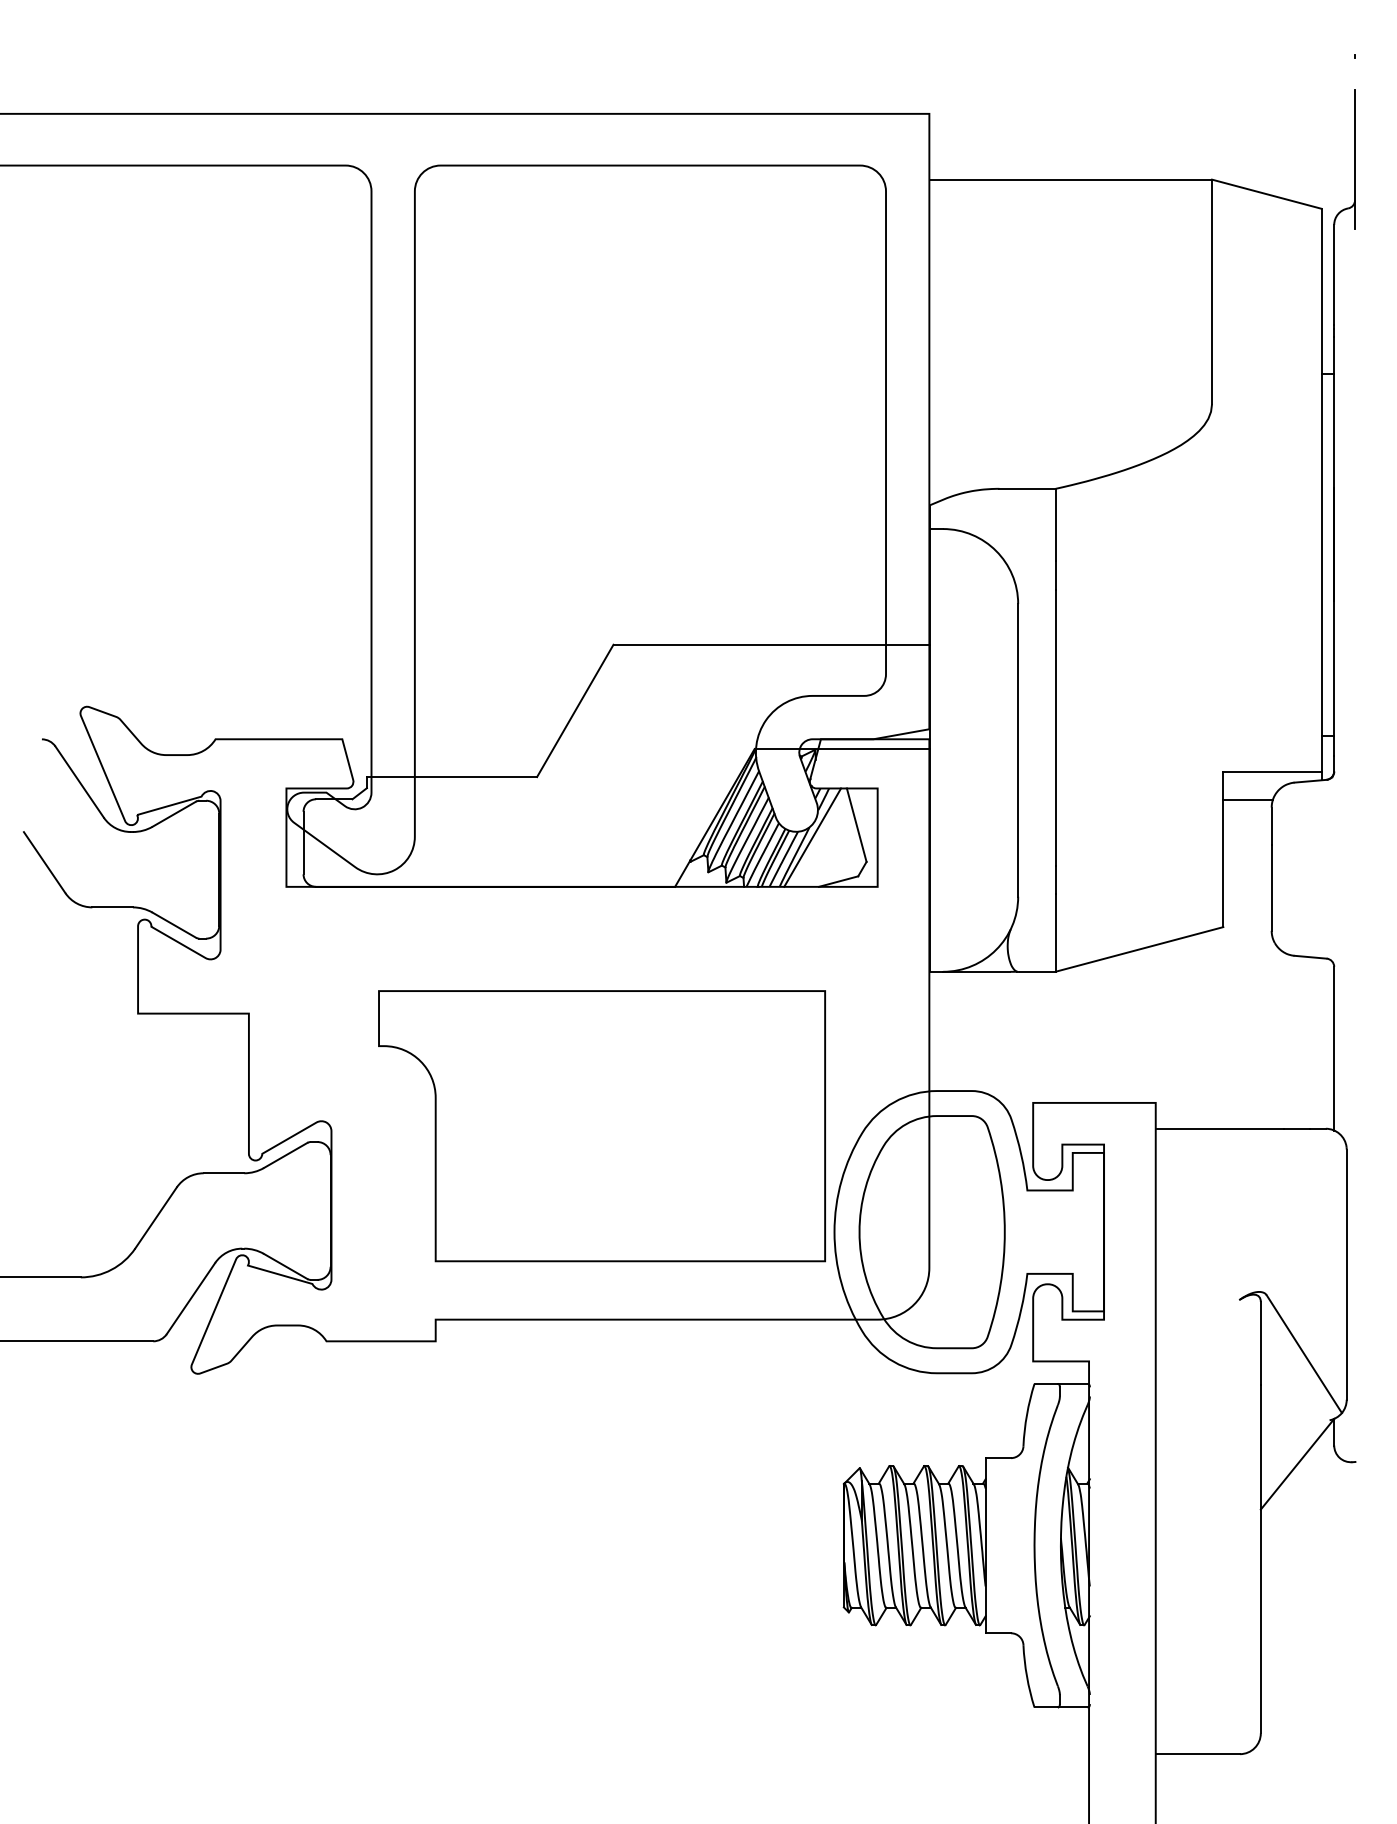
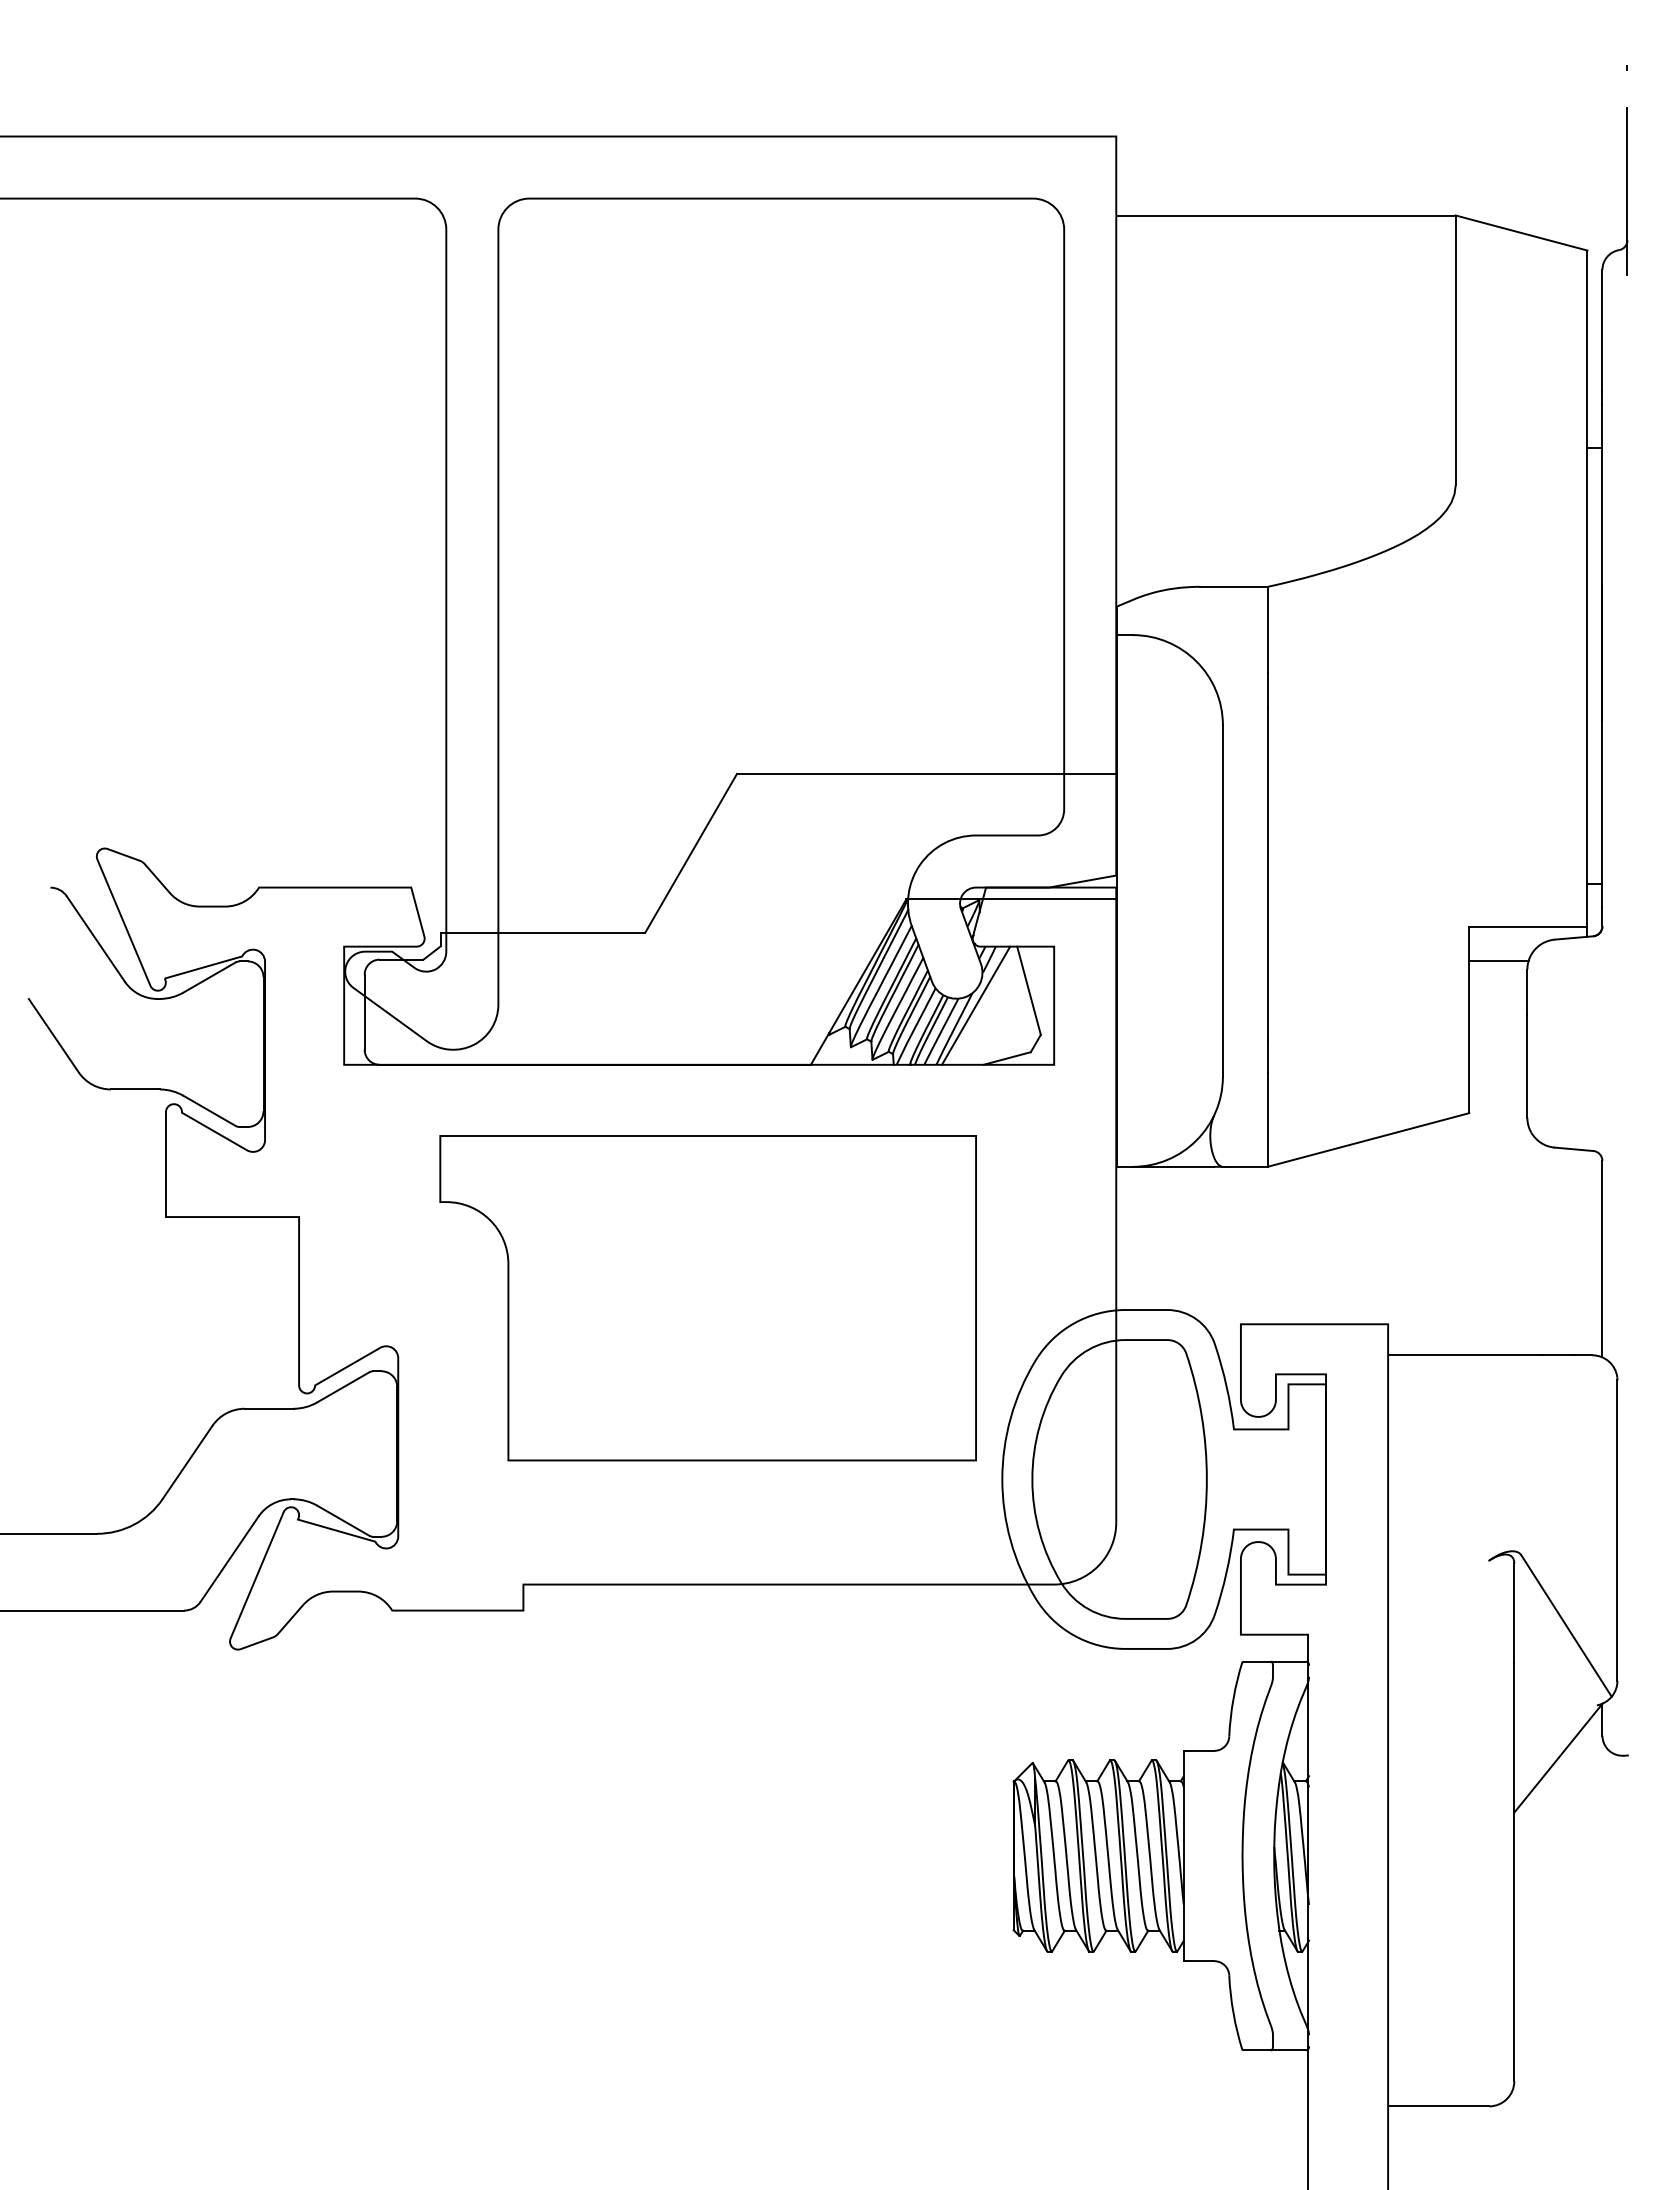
part: (601, 1126) -> (707, 1298), moved

